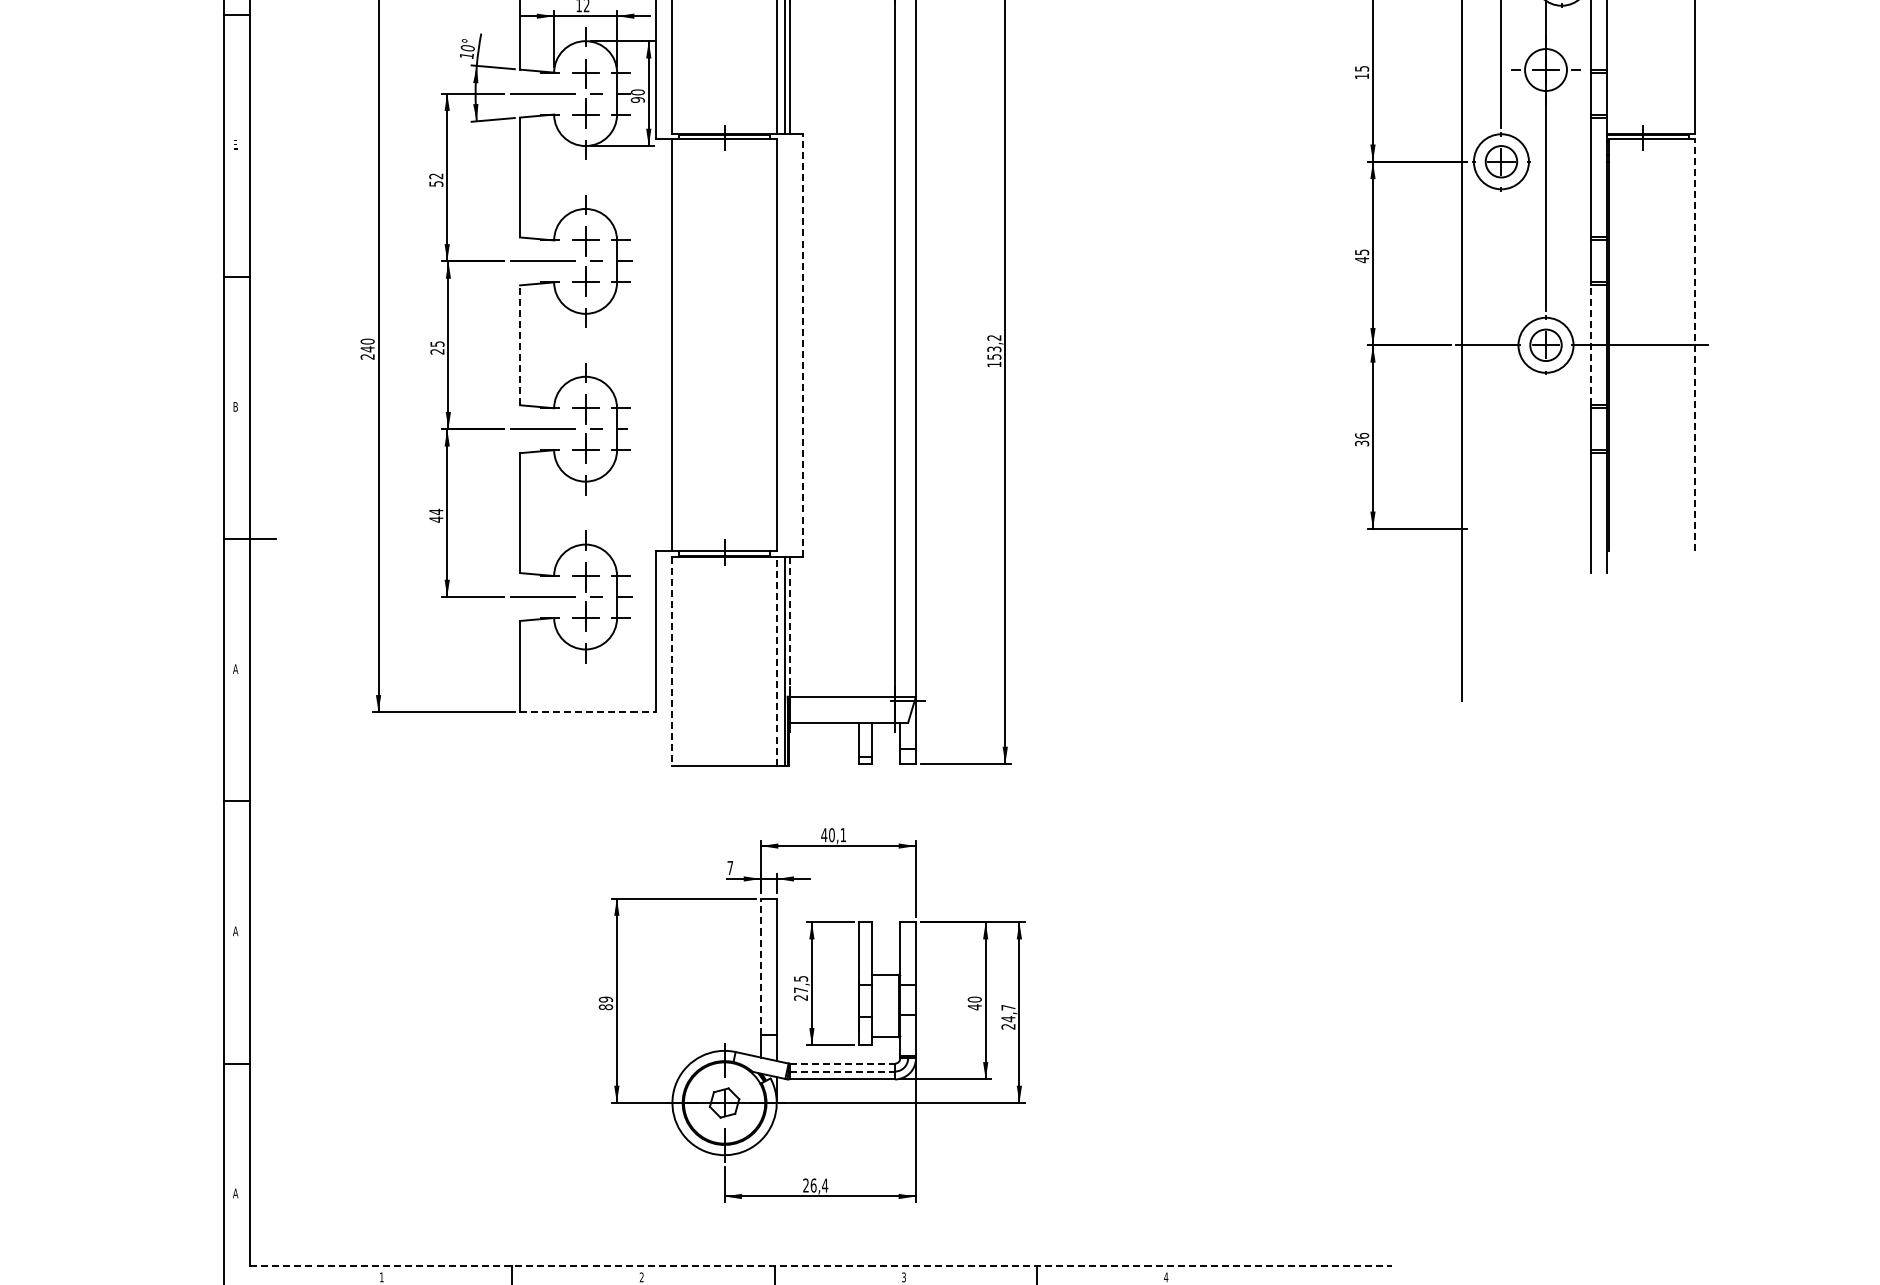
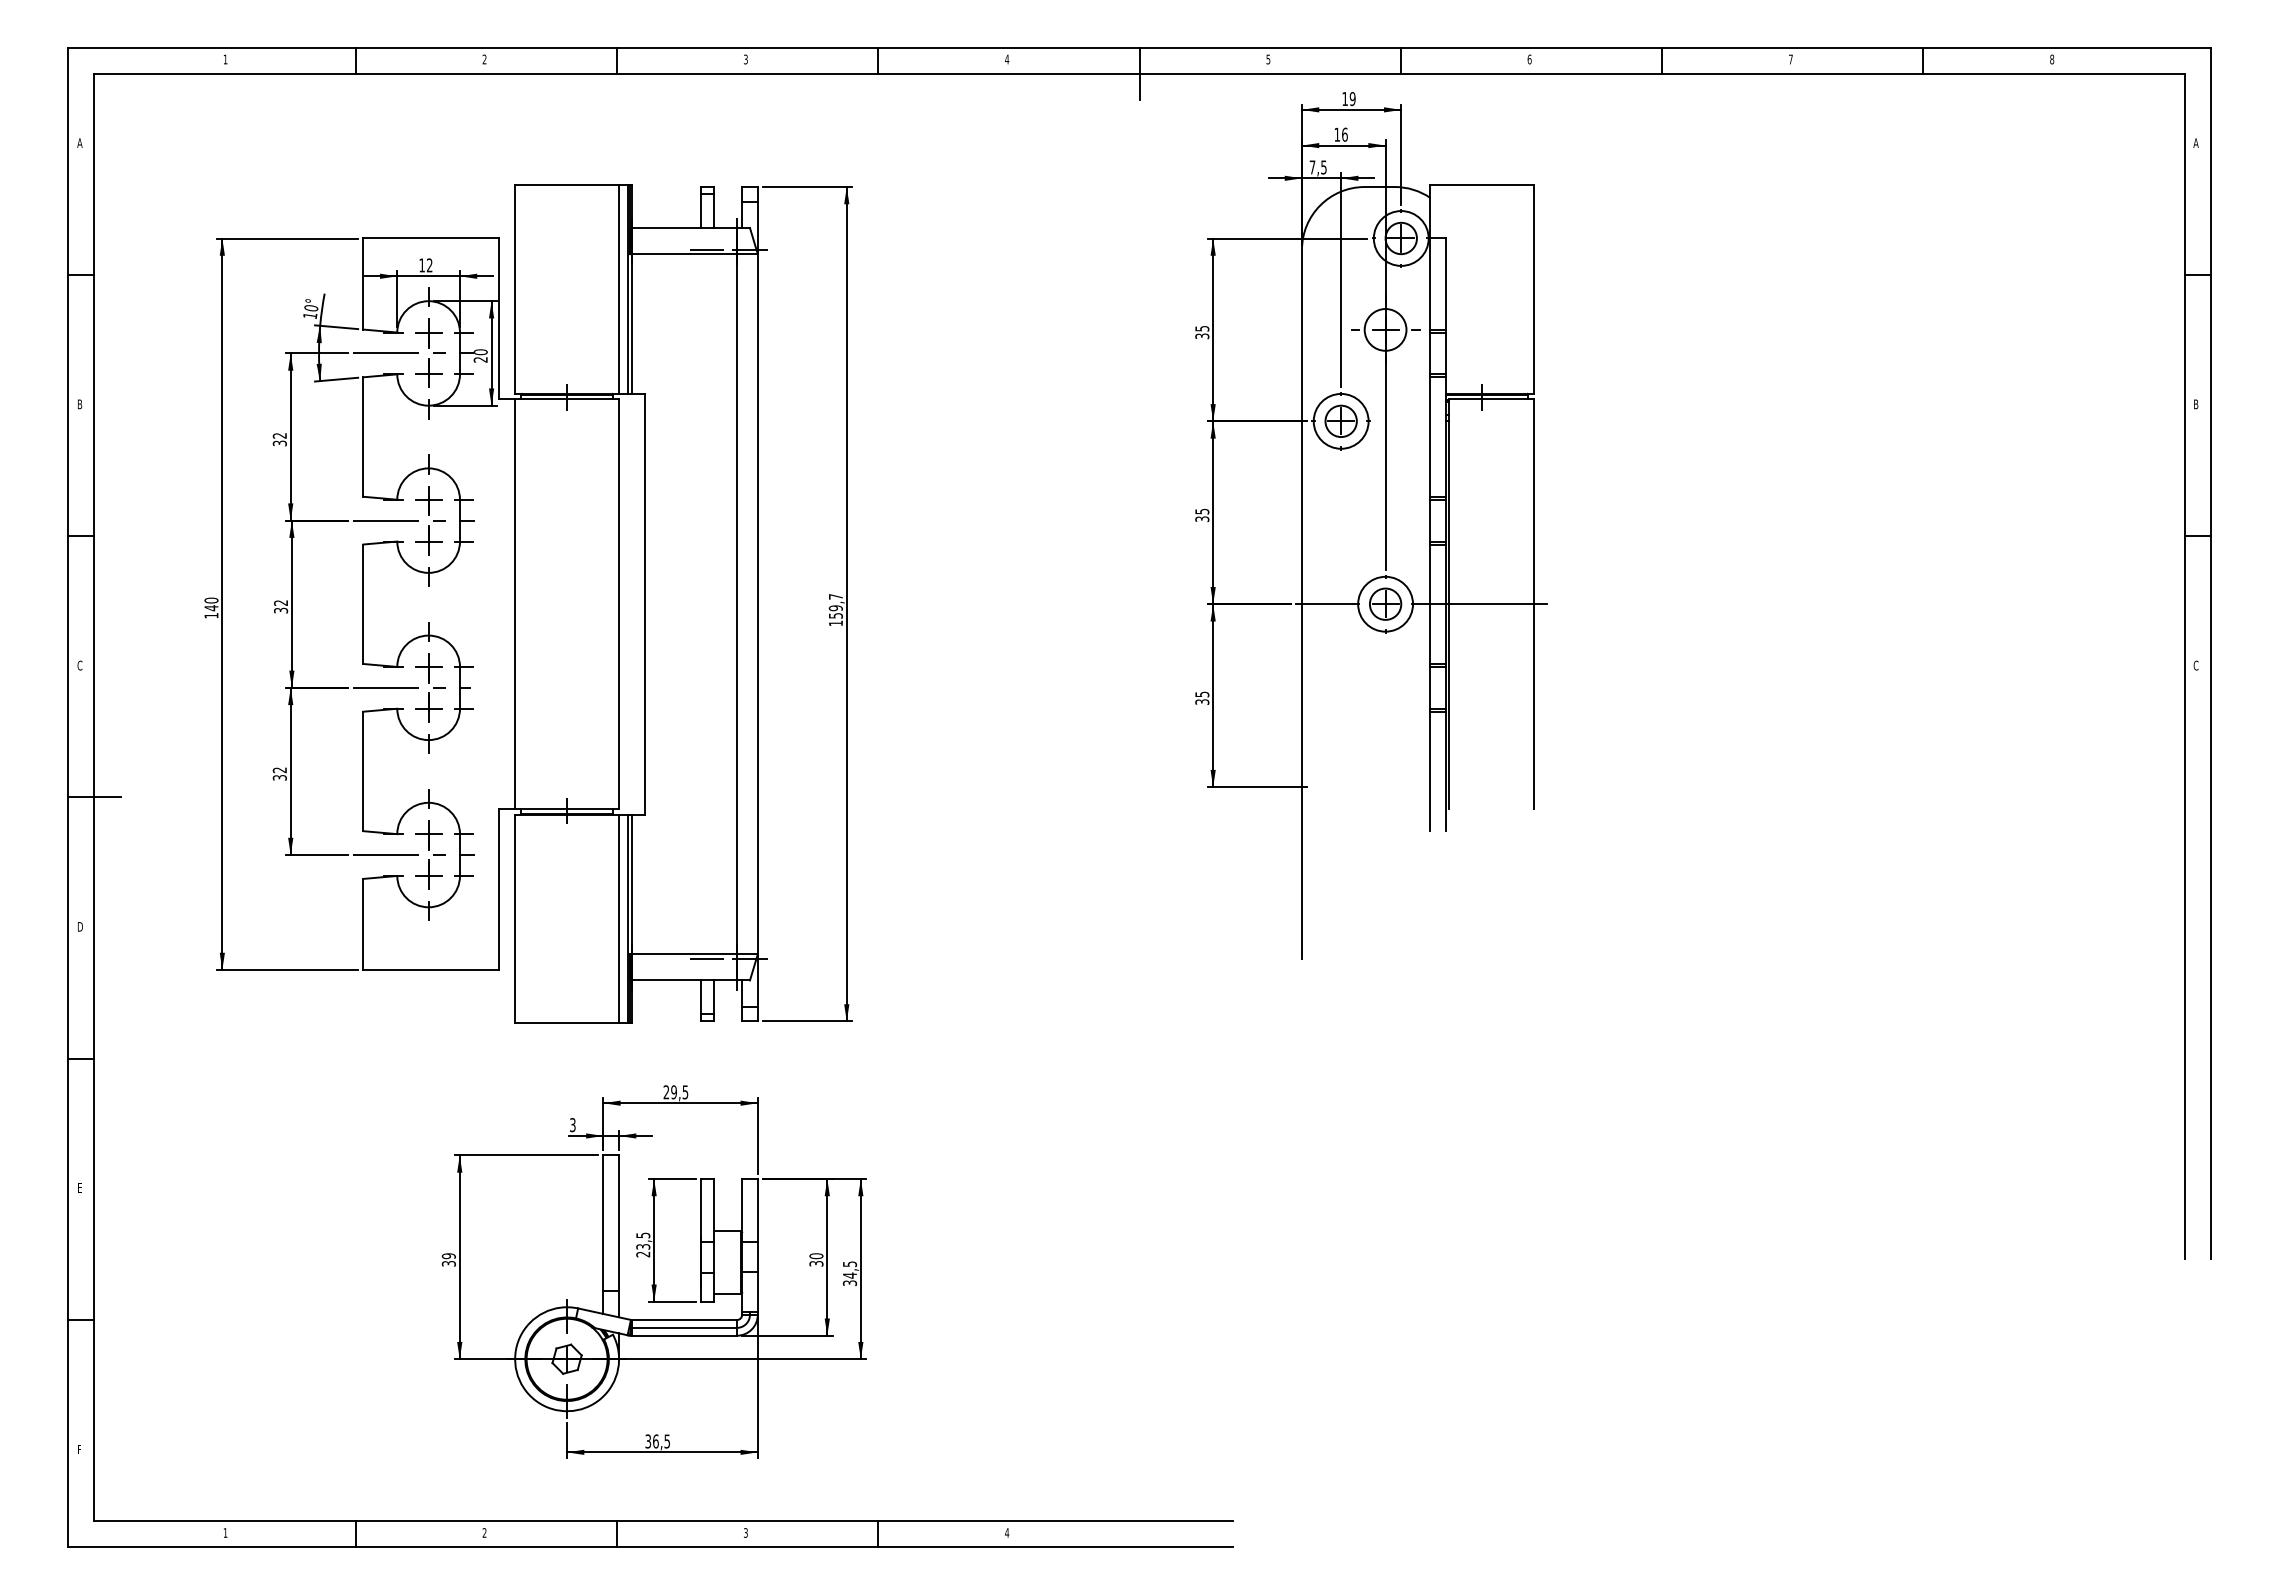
text: (1362, 76) -> (1202, 336), 15 -> 35
text: (637, 99) -> (480, 359), 90 -> 20
text: (235, 144) -> (79, 404), E -> B
text: (434, 182) -> (278, 442), 52 -> 32
text: (1362, 260) -> (1202, 519), 45 -> 35
text: (993, 343) -> (835, 602), 153,2 -> 159,7
line: (1695, 344) -> (1534, 603), dashed -> solid
line: (520, 345) -> (363, 604), dashed -> solid
line: (803, 345) -> (645, 604), dashed -> solid
line: (1591, 345) -> (1430, 604), dashed -> solid
text: (437, 347) -> (281, 606), 25 -> 32
text: (367, 356) -> (211, 615), 240 -> 140
text: (235, 406) -> (79, 665), B -> C
text: (1362, 435) -> (1202, 694), 36 -> 35
text: (435, 515) -> (279, 773), 44 -> 32
line: (790, 626) -> (632, 884), dashed -> solid
line: (777, 660) -> (619, 918), dashed -> solid
line: (672, 661) -> (515, 919), dashed -> solid
text: (235, 668) -> (79, 926), A -> D
line: (865, 700) -> (707, 958), added
line: (588, 712) -> (431, 970), dashed -> solid
text: (833, 835) -> (675, 1092), 40,1 -> 29,5
text: (729, 868) -> (572, 1125), 7 -> 3
text: (235, 930) -> (79, 1187), A -> E
line: (761, 966) -> (603, 1223), dashed -> solid
text: (801, 989) -> (643, 1246), 27,5 -> 23,5
text: (605, 1006) -> (448, 1263), 89 -> 39
text: (974, 1006) -> (816, 1263), 40 -> 30
text: (1008, 1016) -> (850, 1273), 24,7 -> 34,5
line: (843, 1064) -> (685, 1320), dashed -> solid
line: (843, 1071) -> (685, 1327), dashed -> solid
text: (815, 1185) -> (657, 1441), 26,4 -> 36,5
text: (235, 1193) -> (79, 1449), A -> F
line: (821, 1265) -> (663, 1521), dashed -> solid

